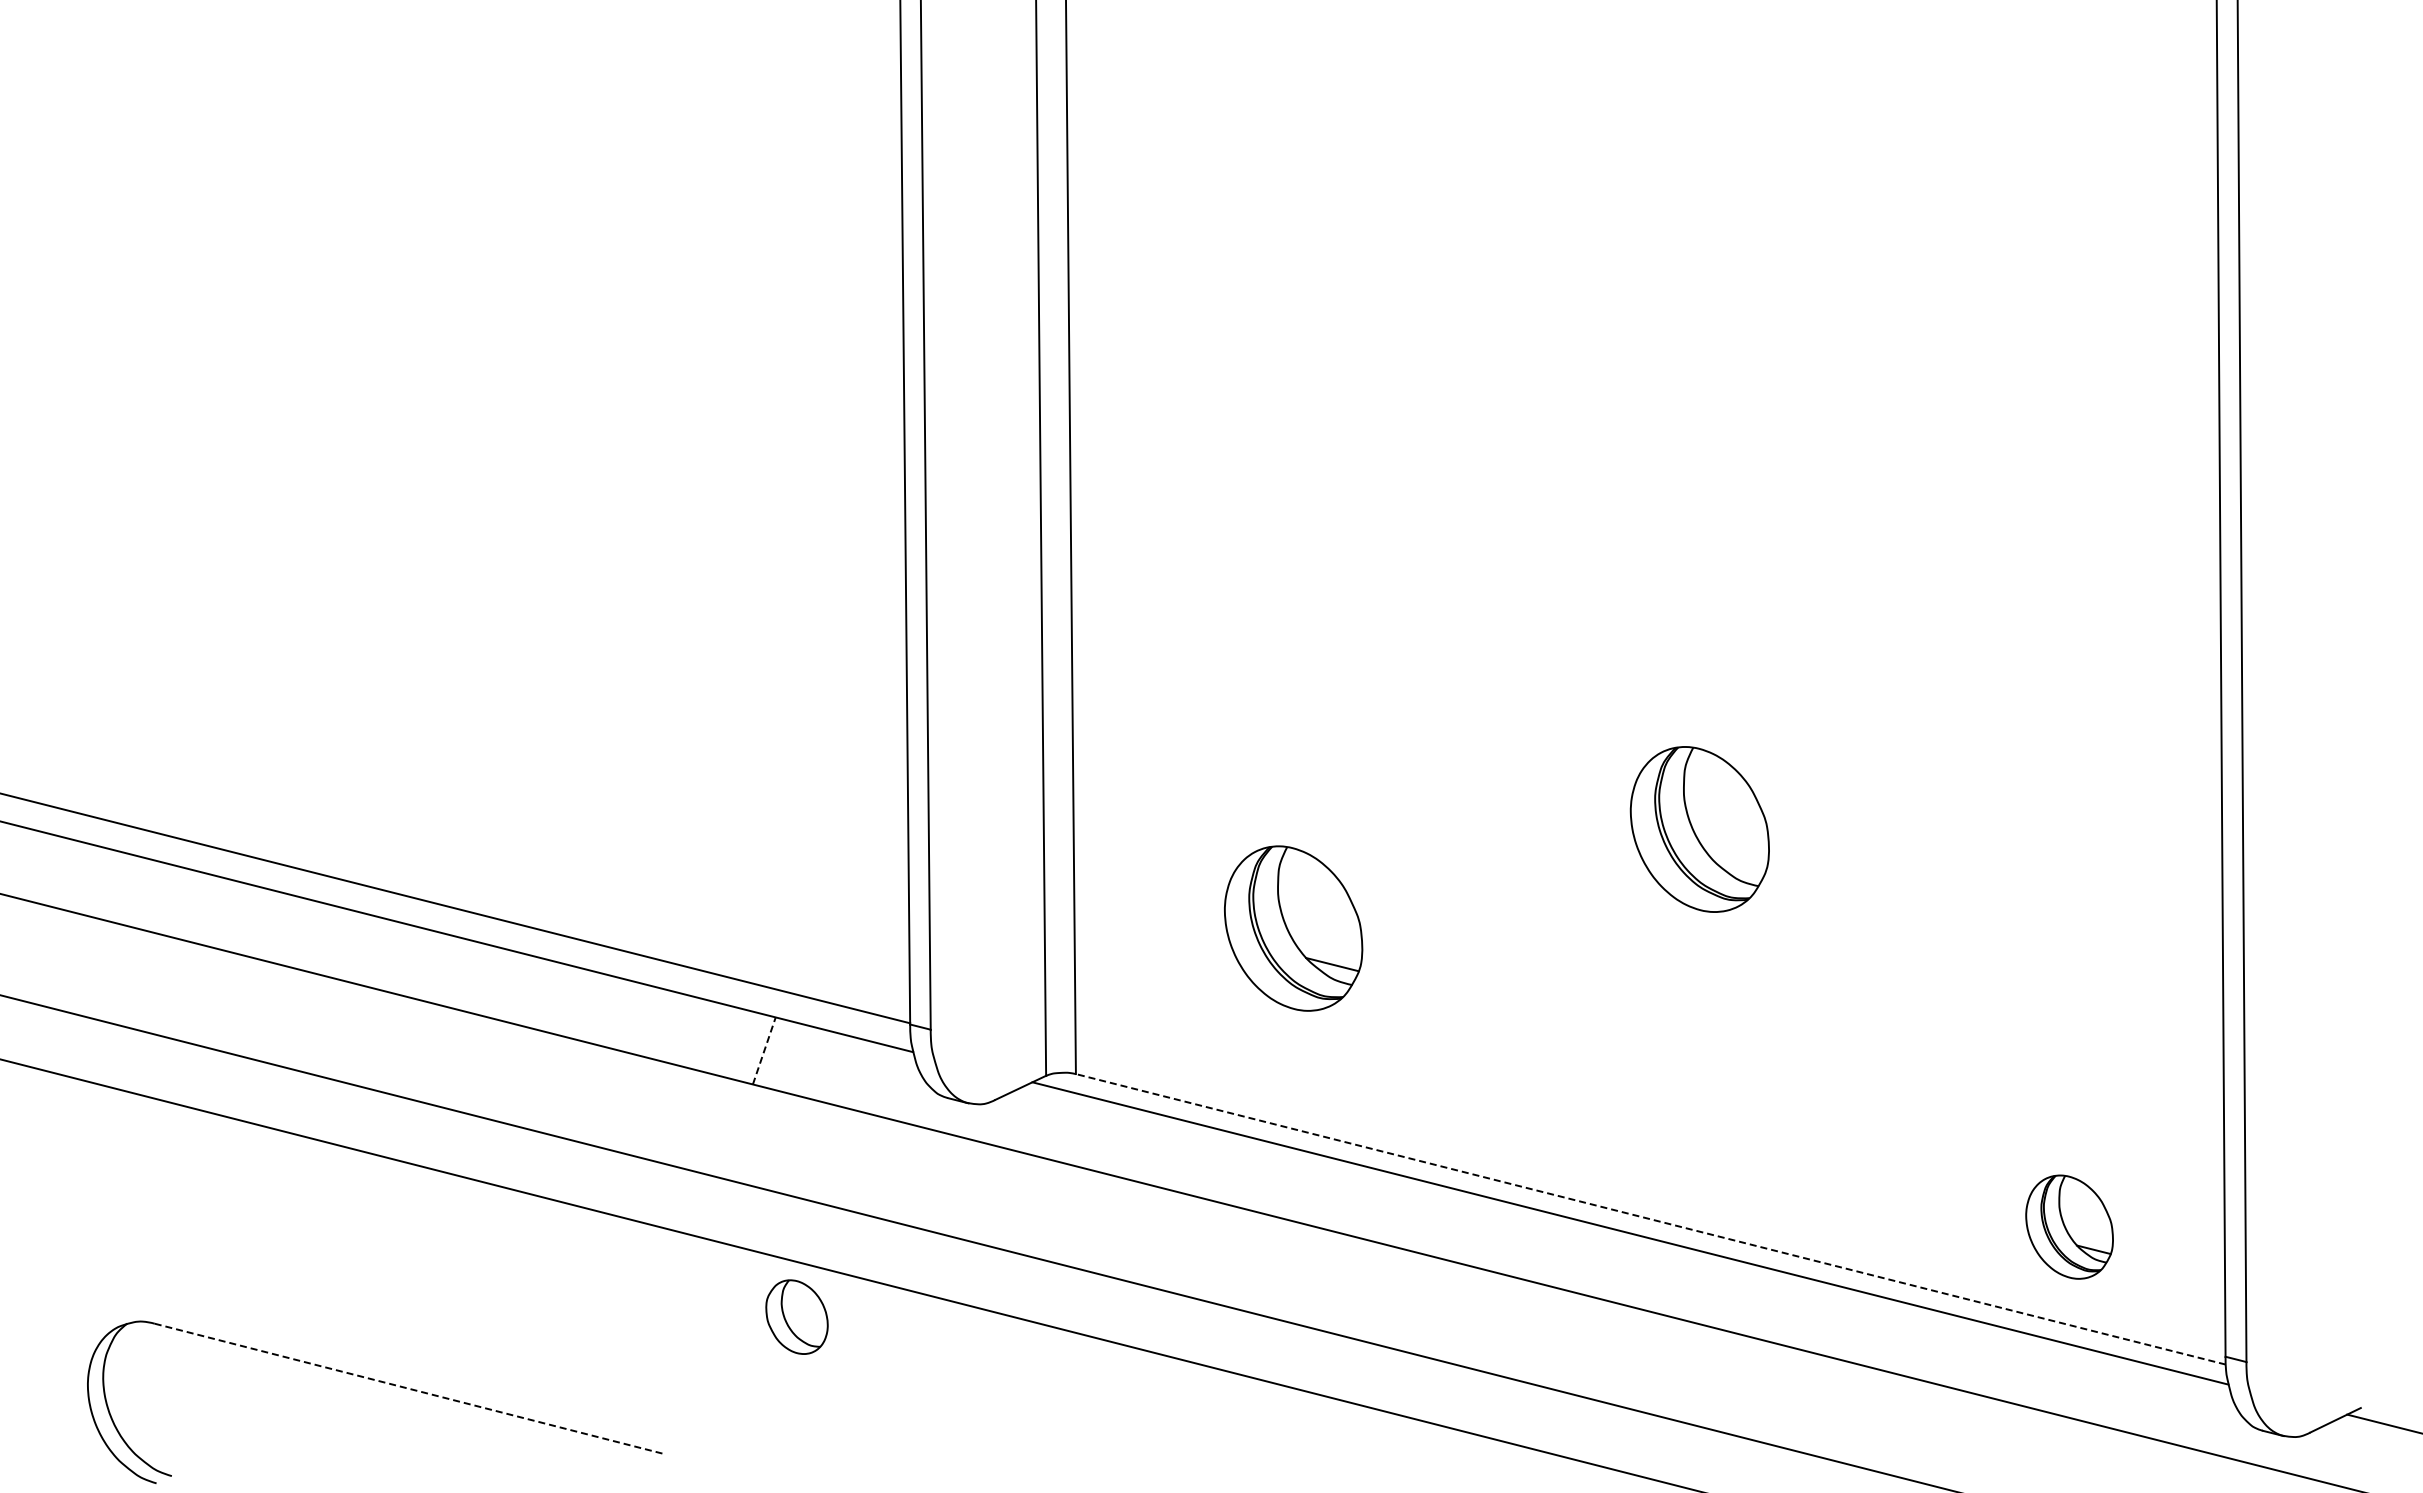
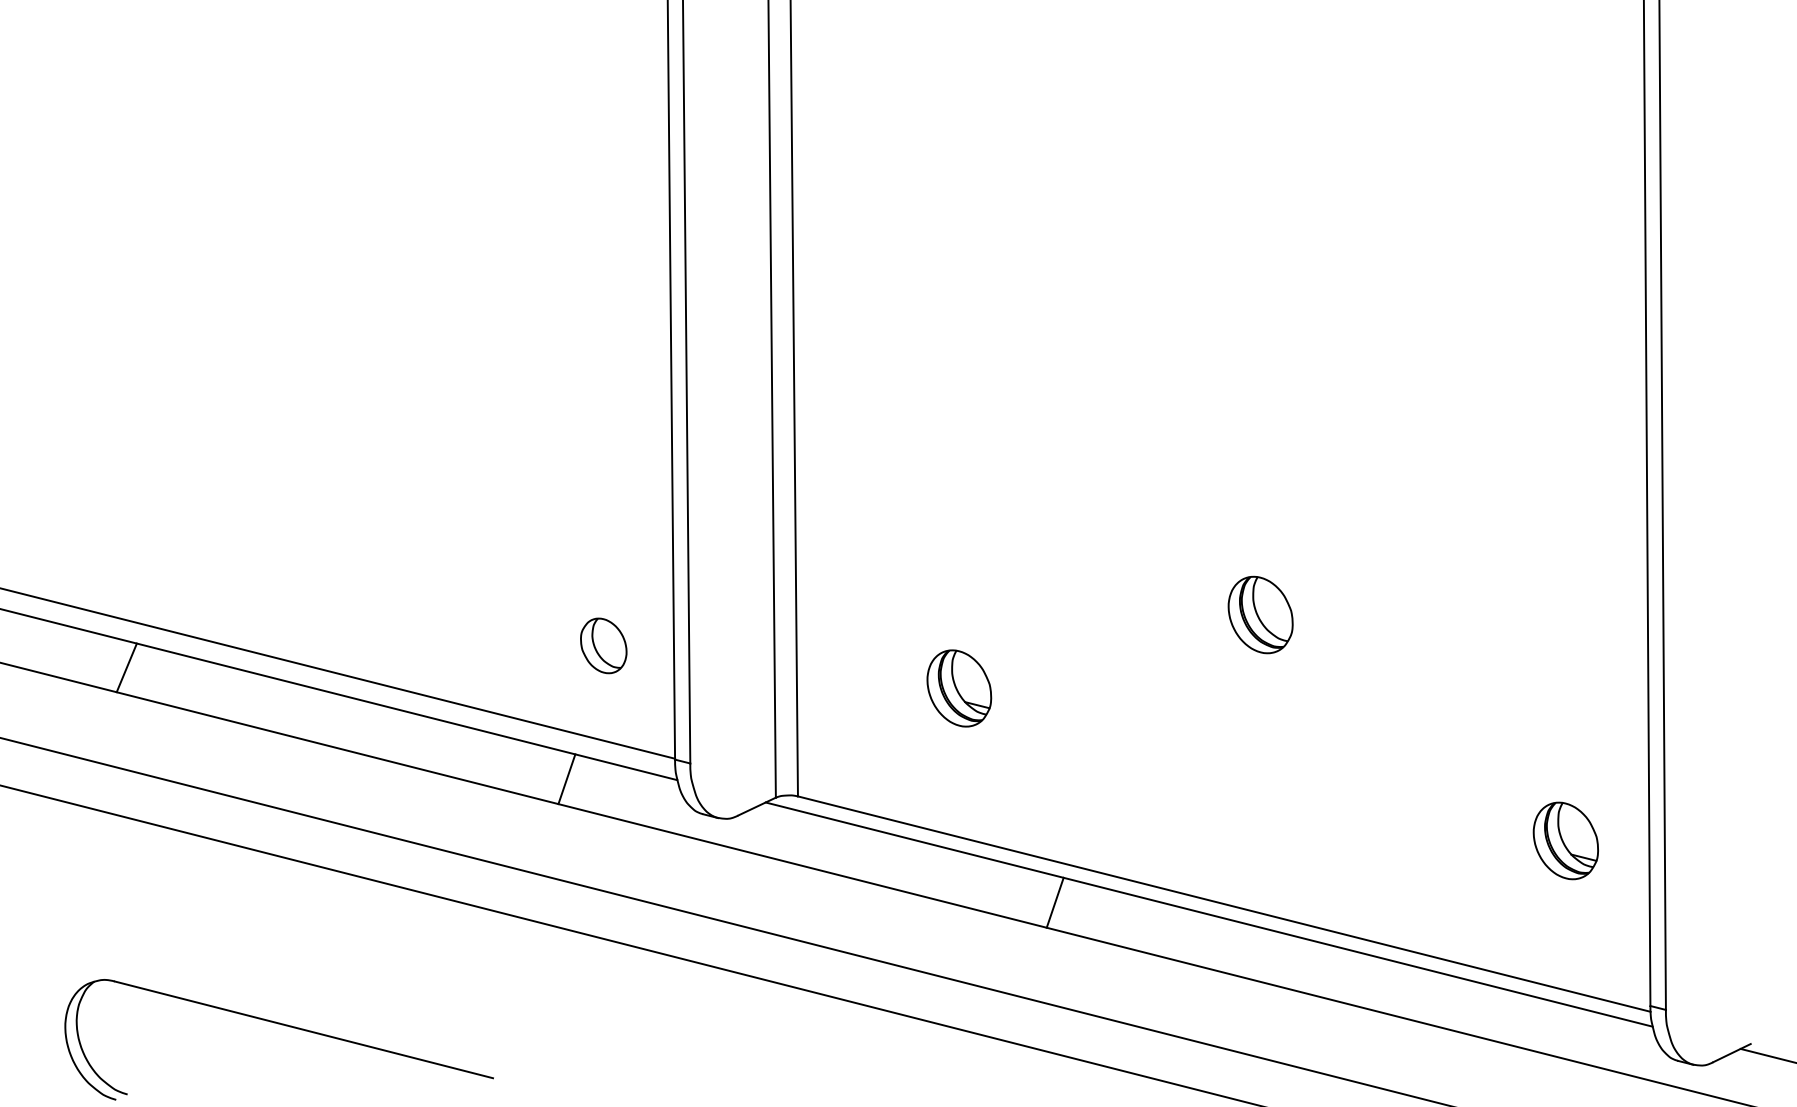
part: (1699, 829) -> (1260, 615), size x0.62
line: (170, 900) -> (126, 667), added
part: (1293, 928) -> (959, 688), size x0.62
line: (764, 1050) -> (567, 778), dashed -> solid
line: (1422, 1217) -> (1054, 902), added
line: (1650, 1219) -> (1224, 904), dashed -> solid
part: (2069, 1226) -> (1565, 840), moved
part: (796, 1316) -> (603, 645), moved
line: (410, 1389) -> (304, 1030), dashed -> solid

